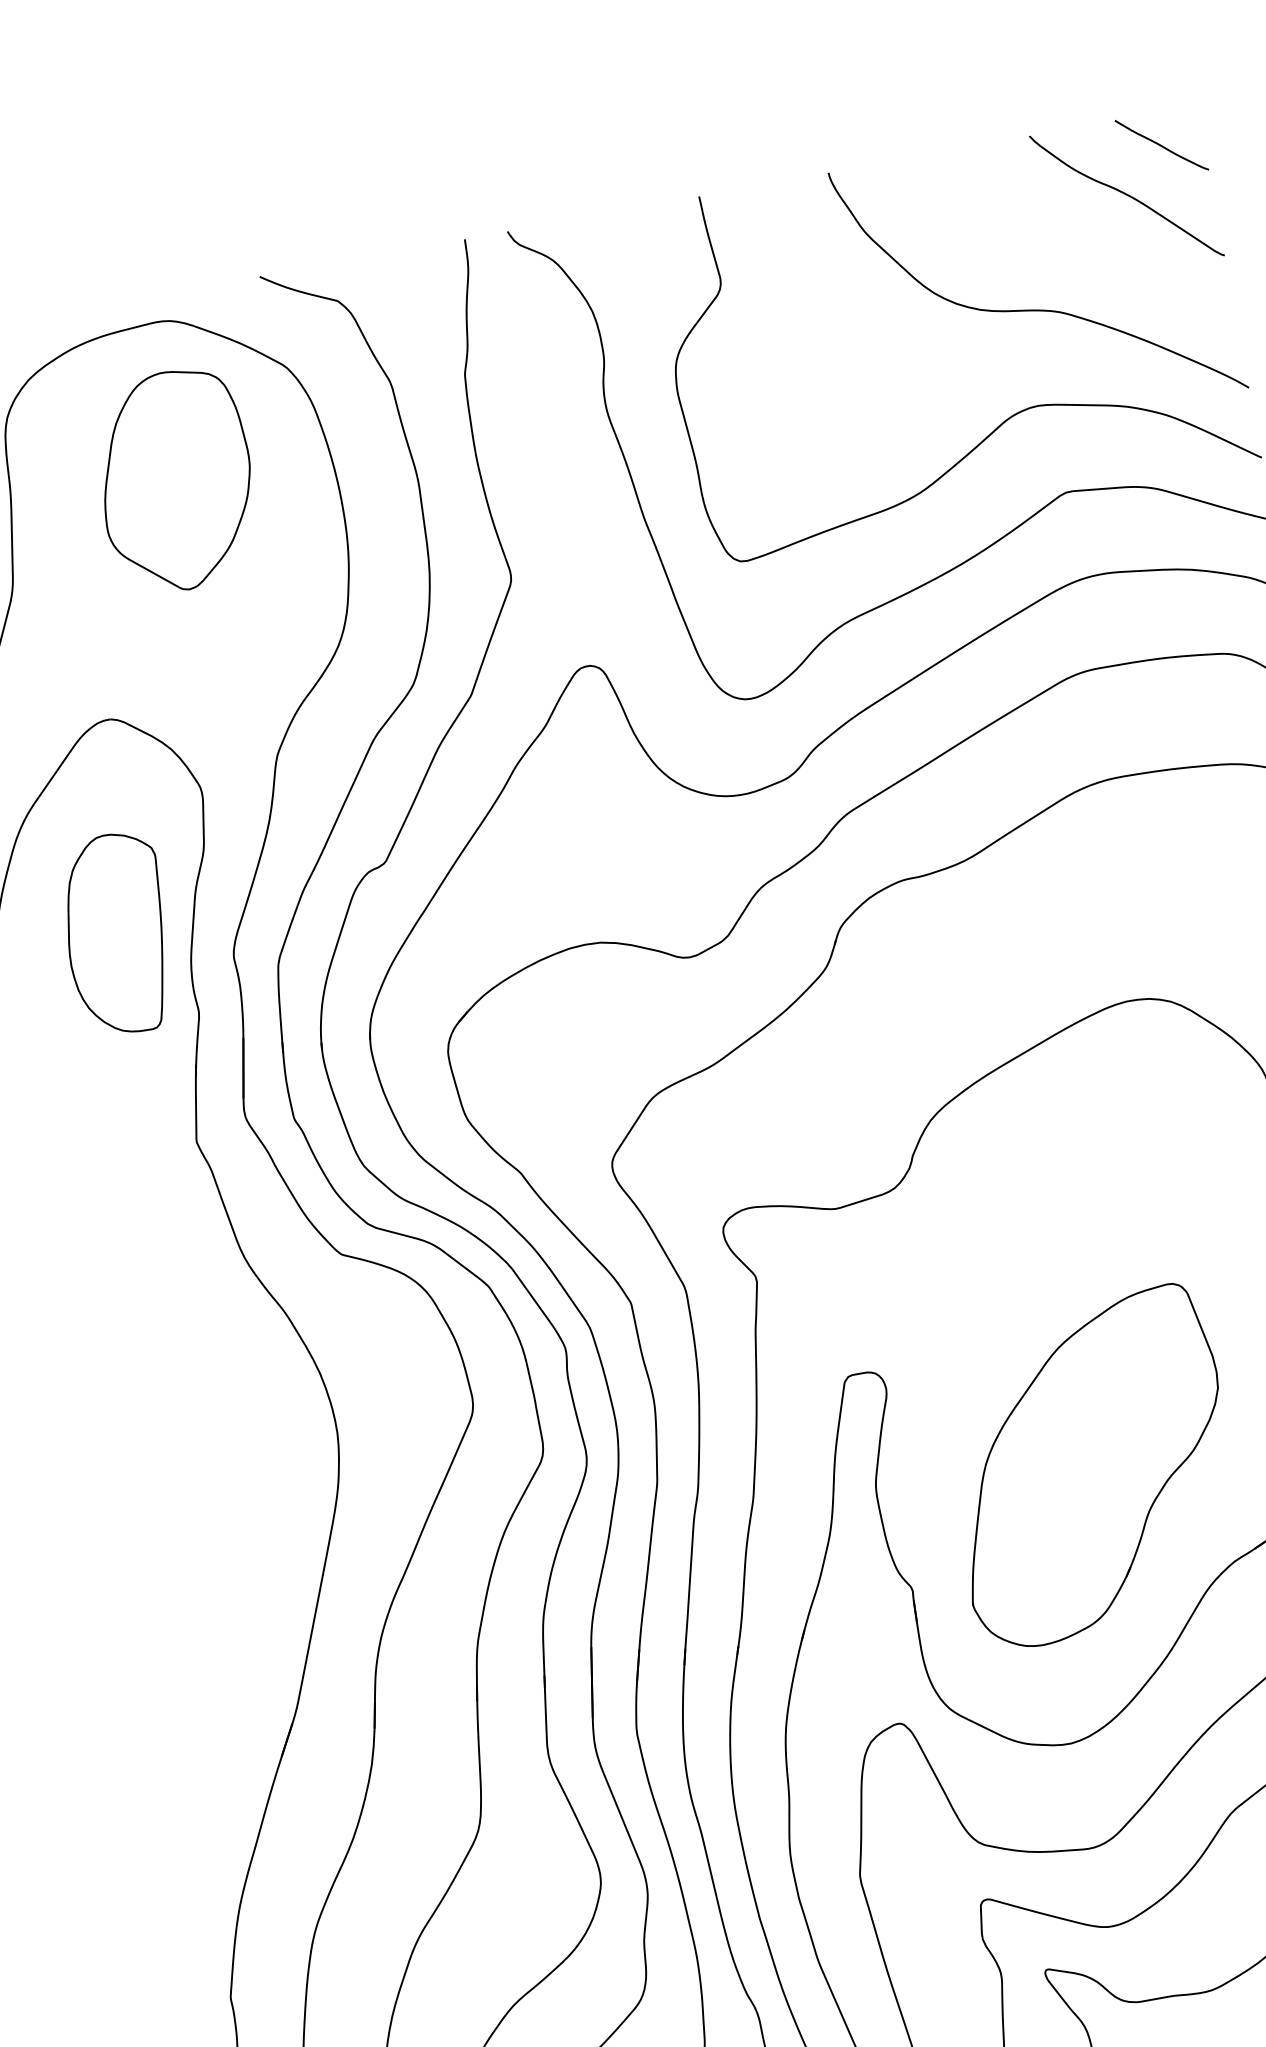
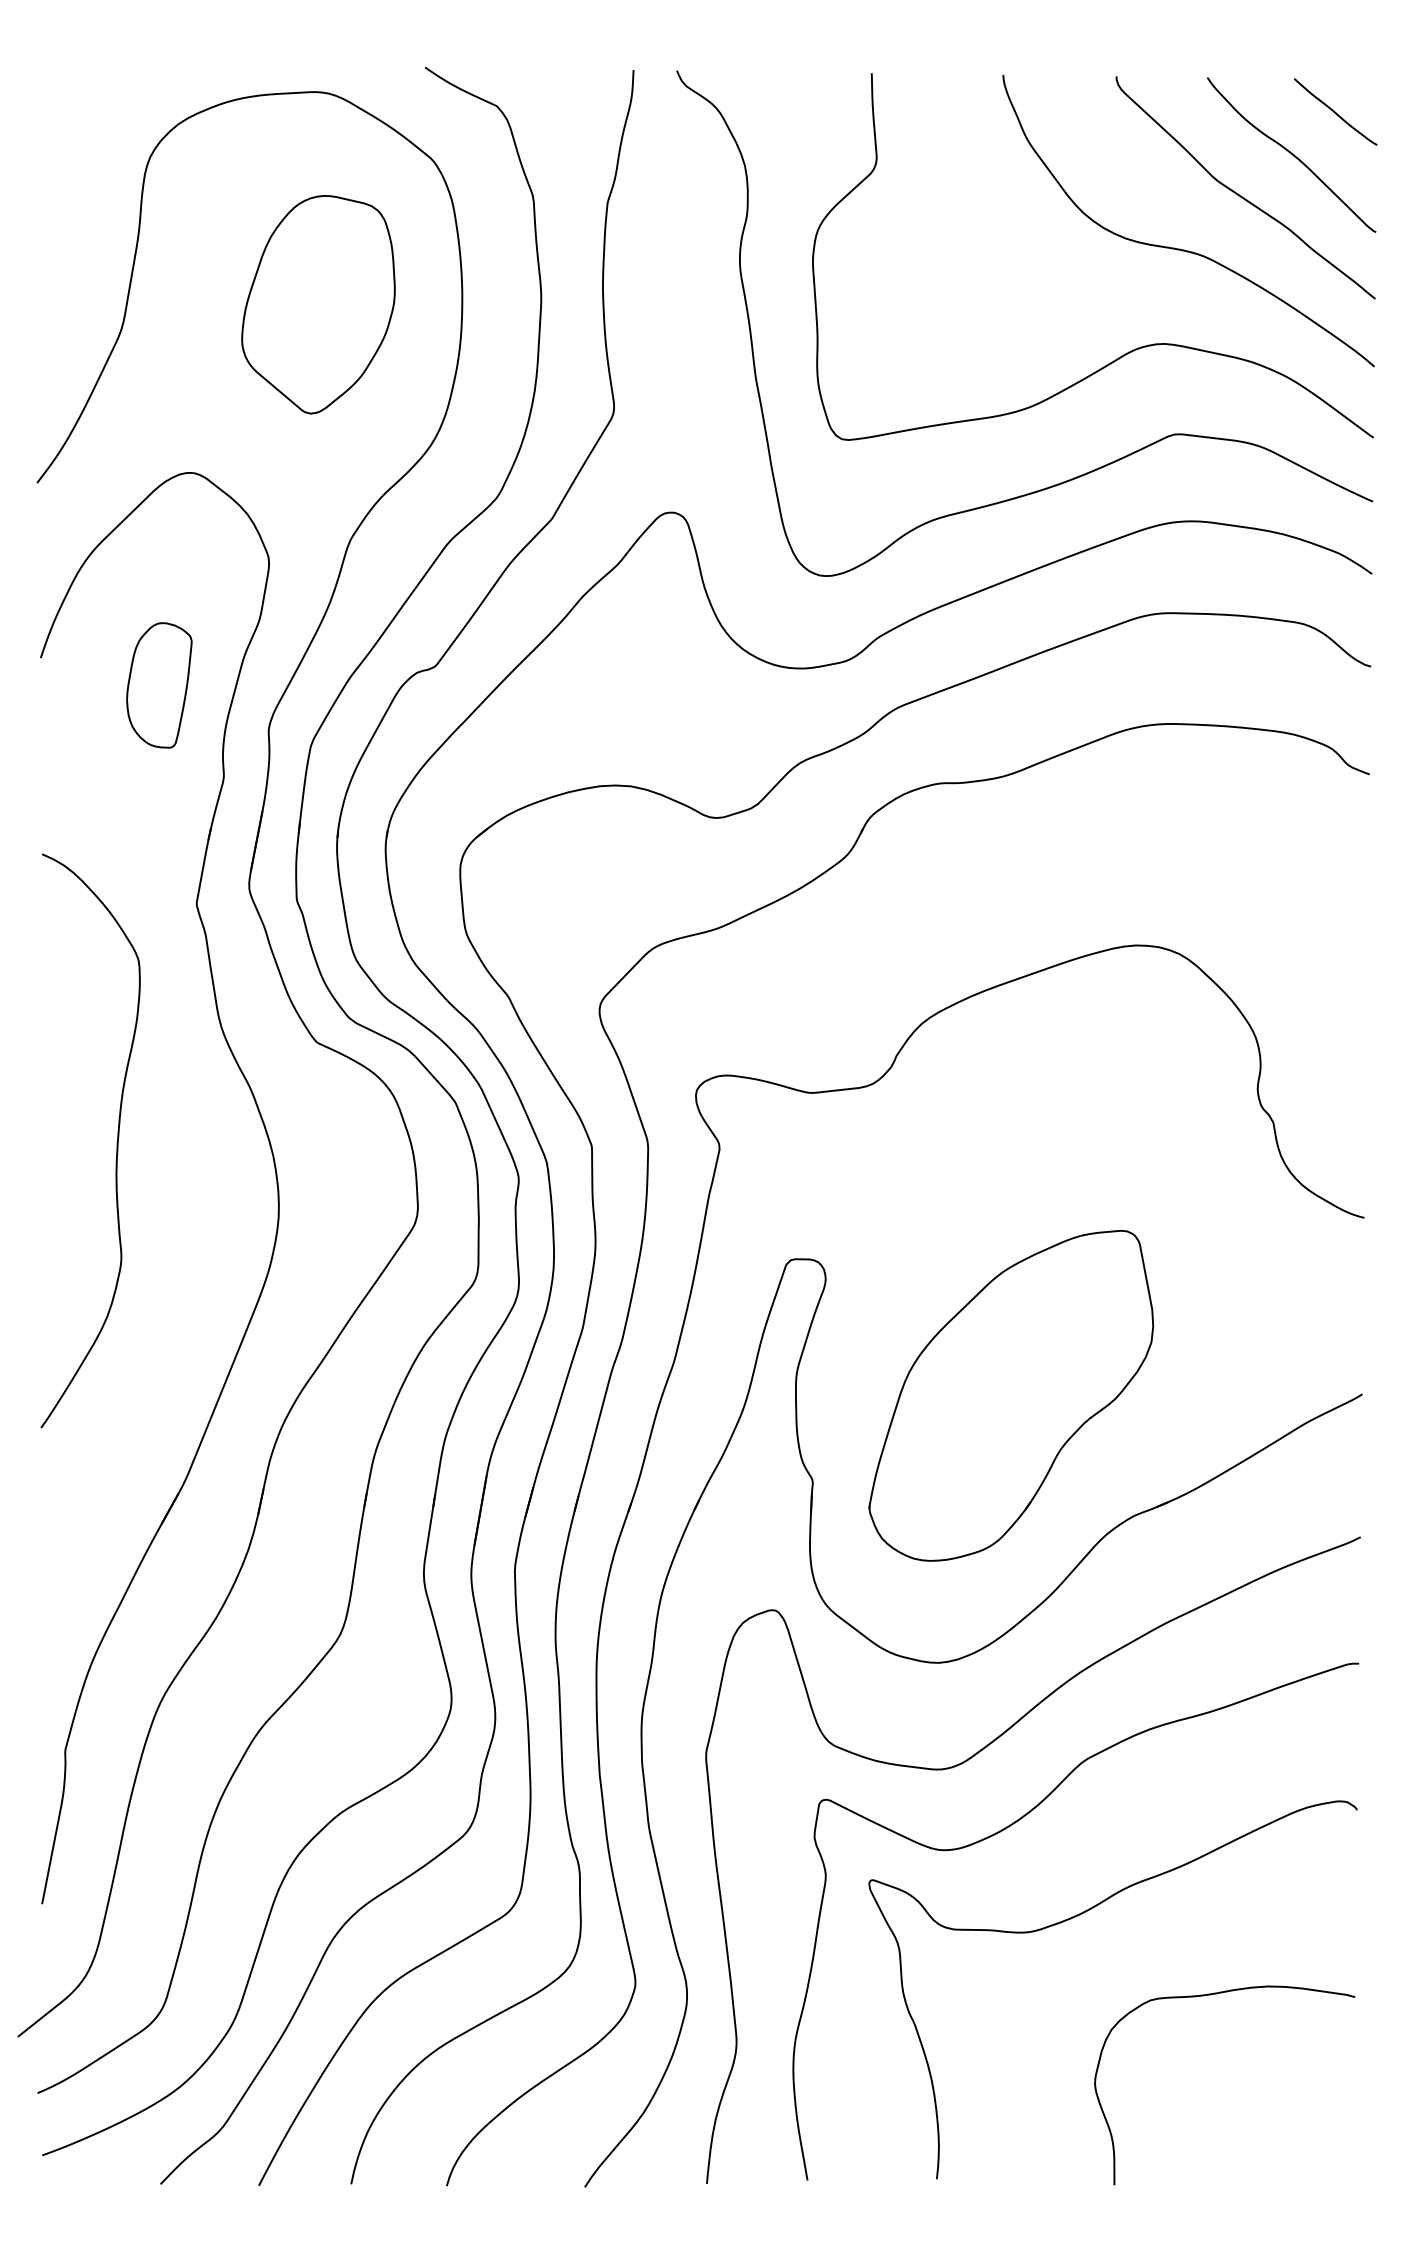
curve: (1085, 245) -> (1241, 195), added
part: (175, 480) -> (318, 304), moved
part: (118, 934) -> (159, 685), size x0.62
curve: (163, 1391) -> (116, 1142), added

